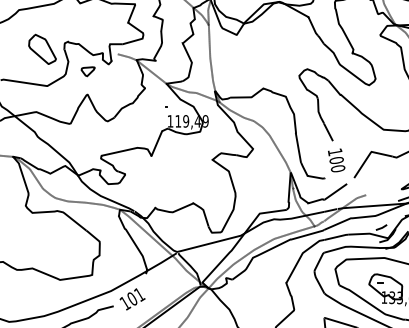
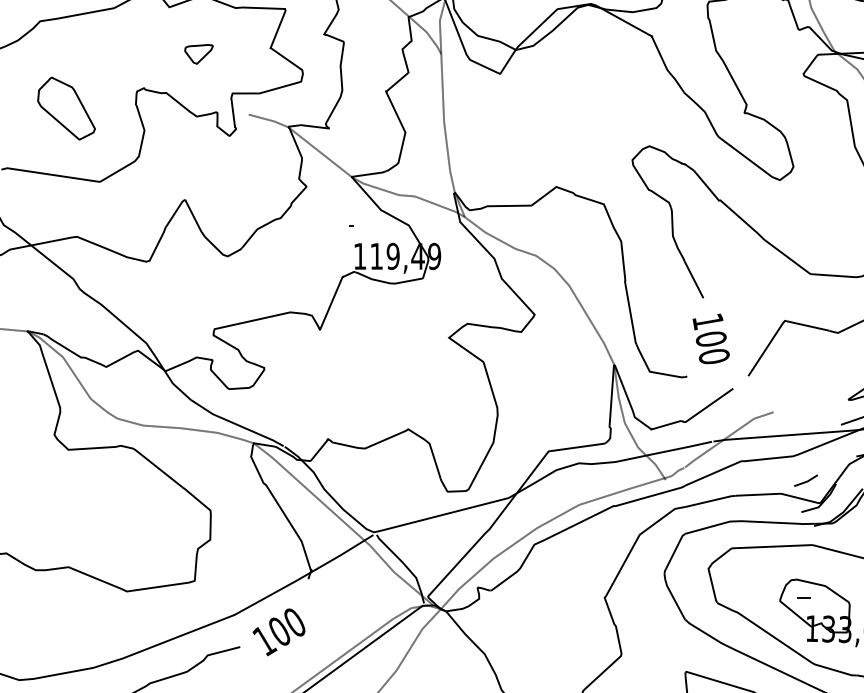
part: (42, 48) -> (66, 106), moved
part: (87, 71) -> (197, 53), moved
text: (139, 294) -> (294, 622), 101 -> 100

